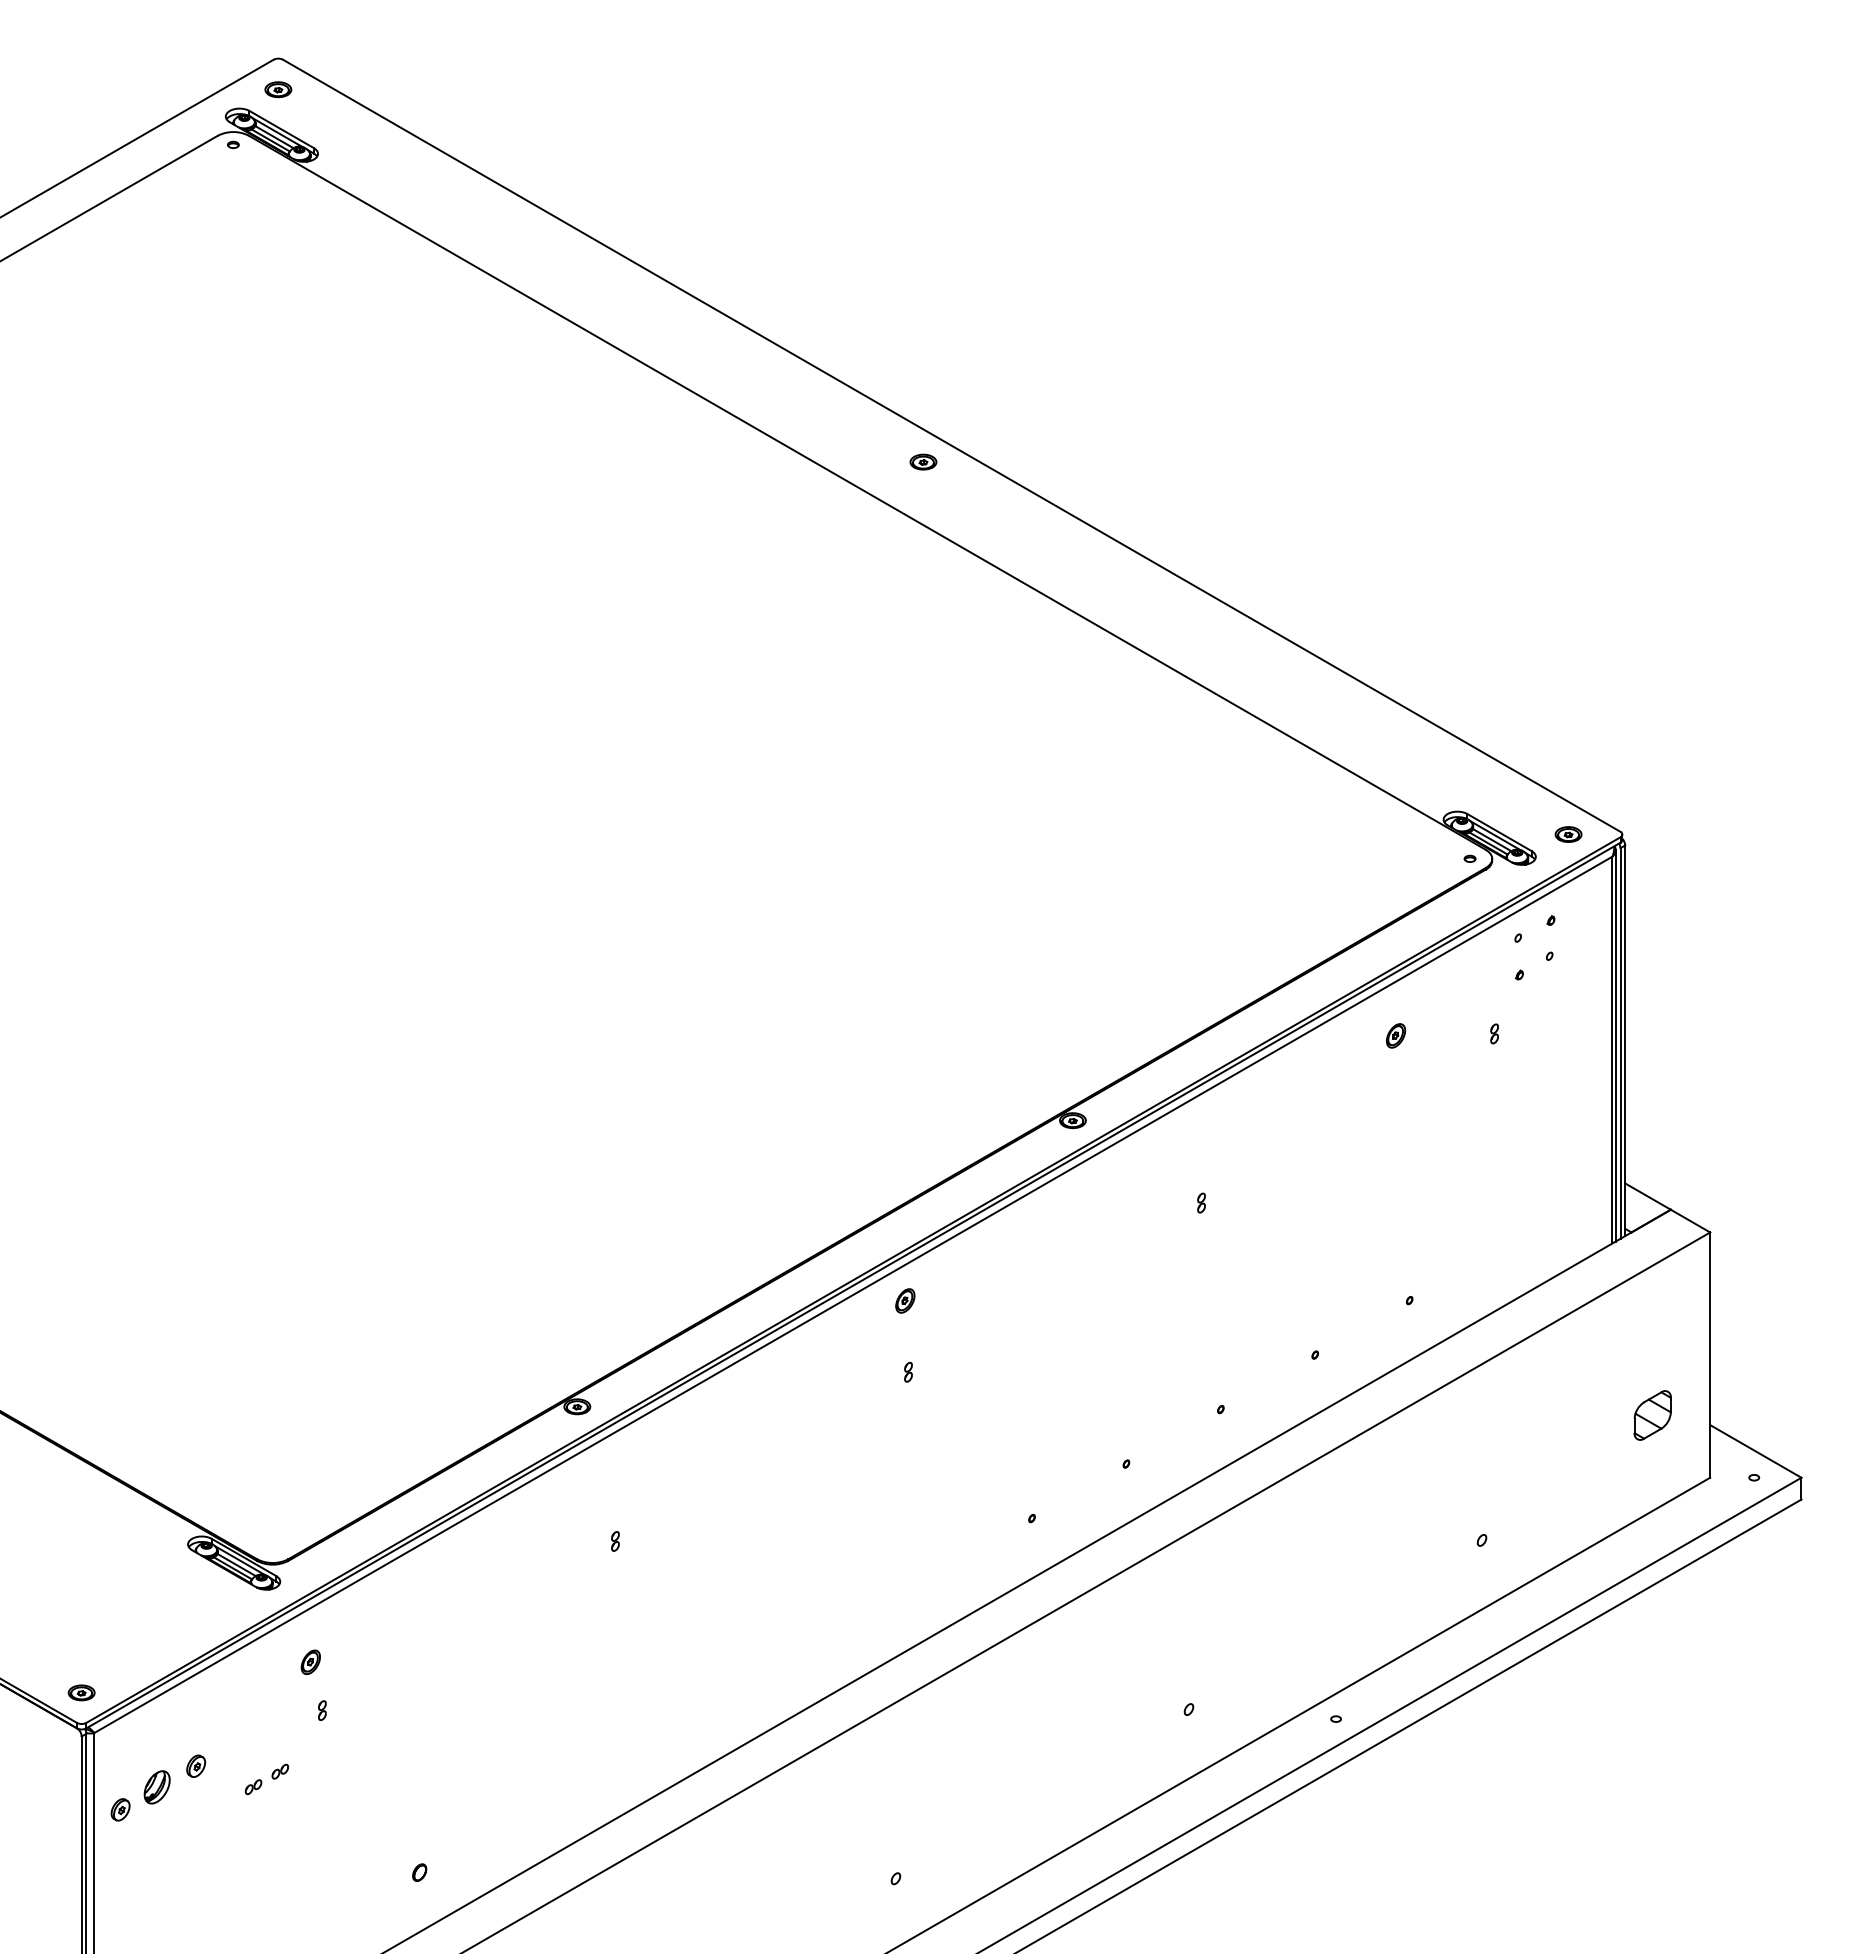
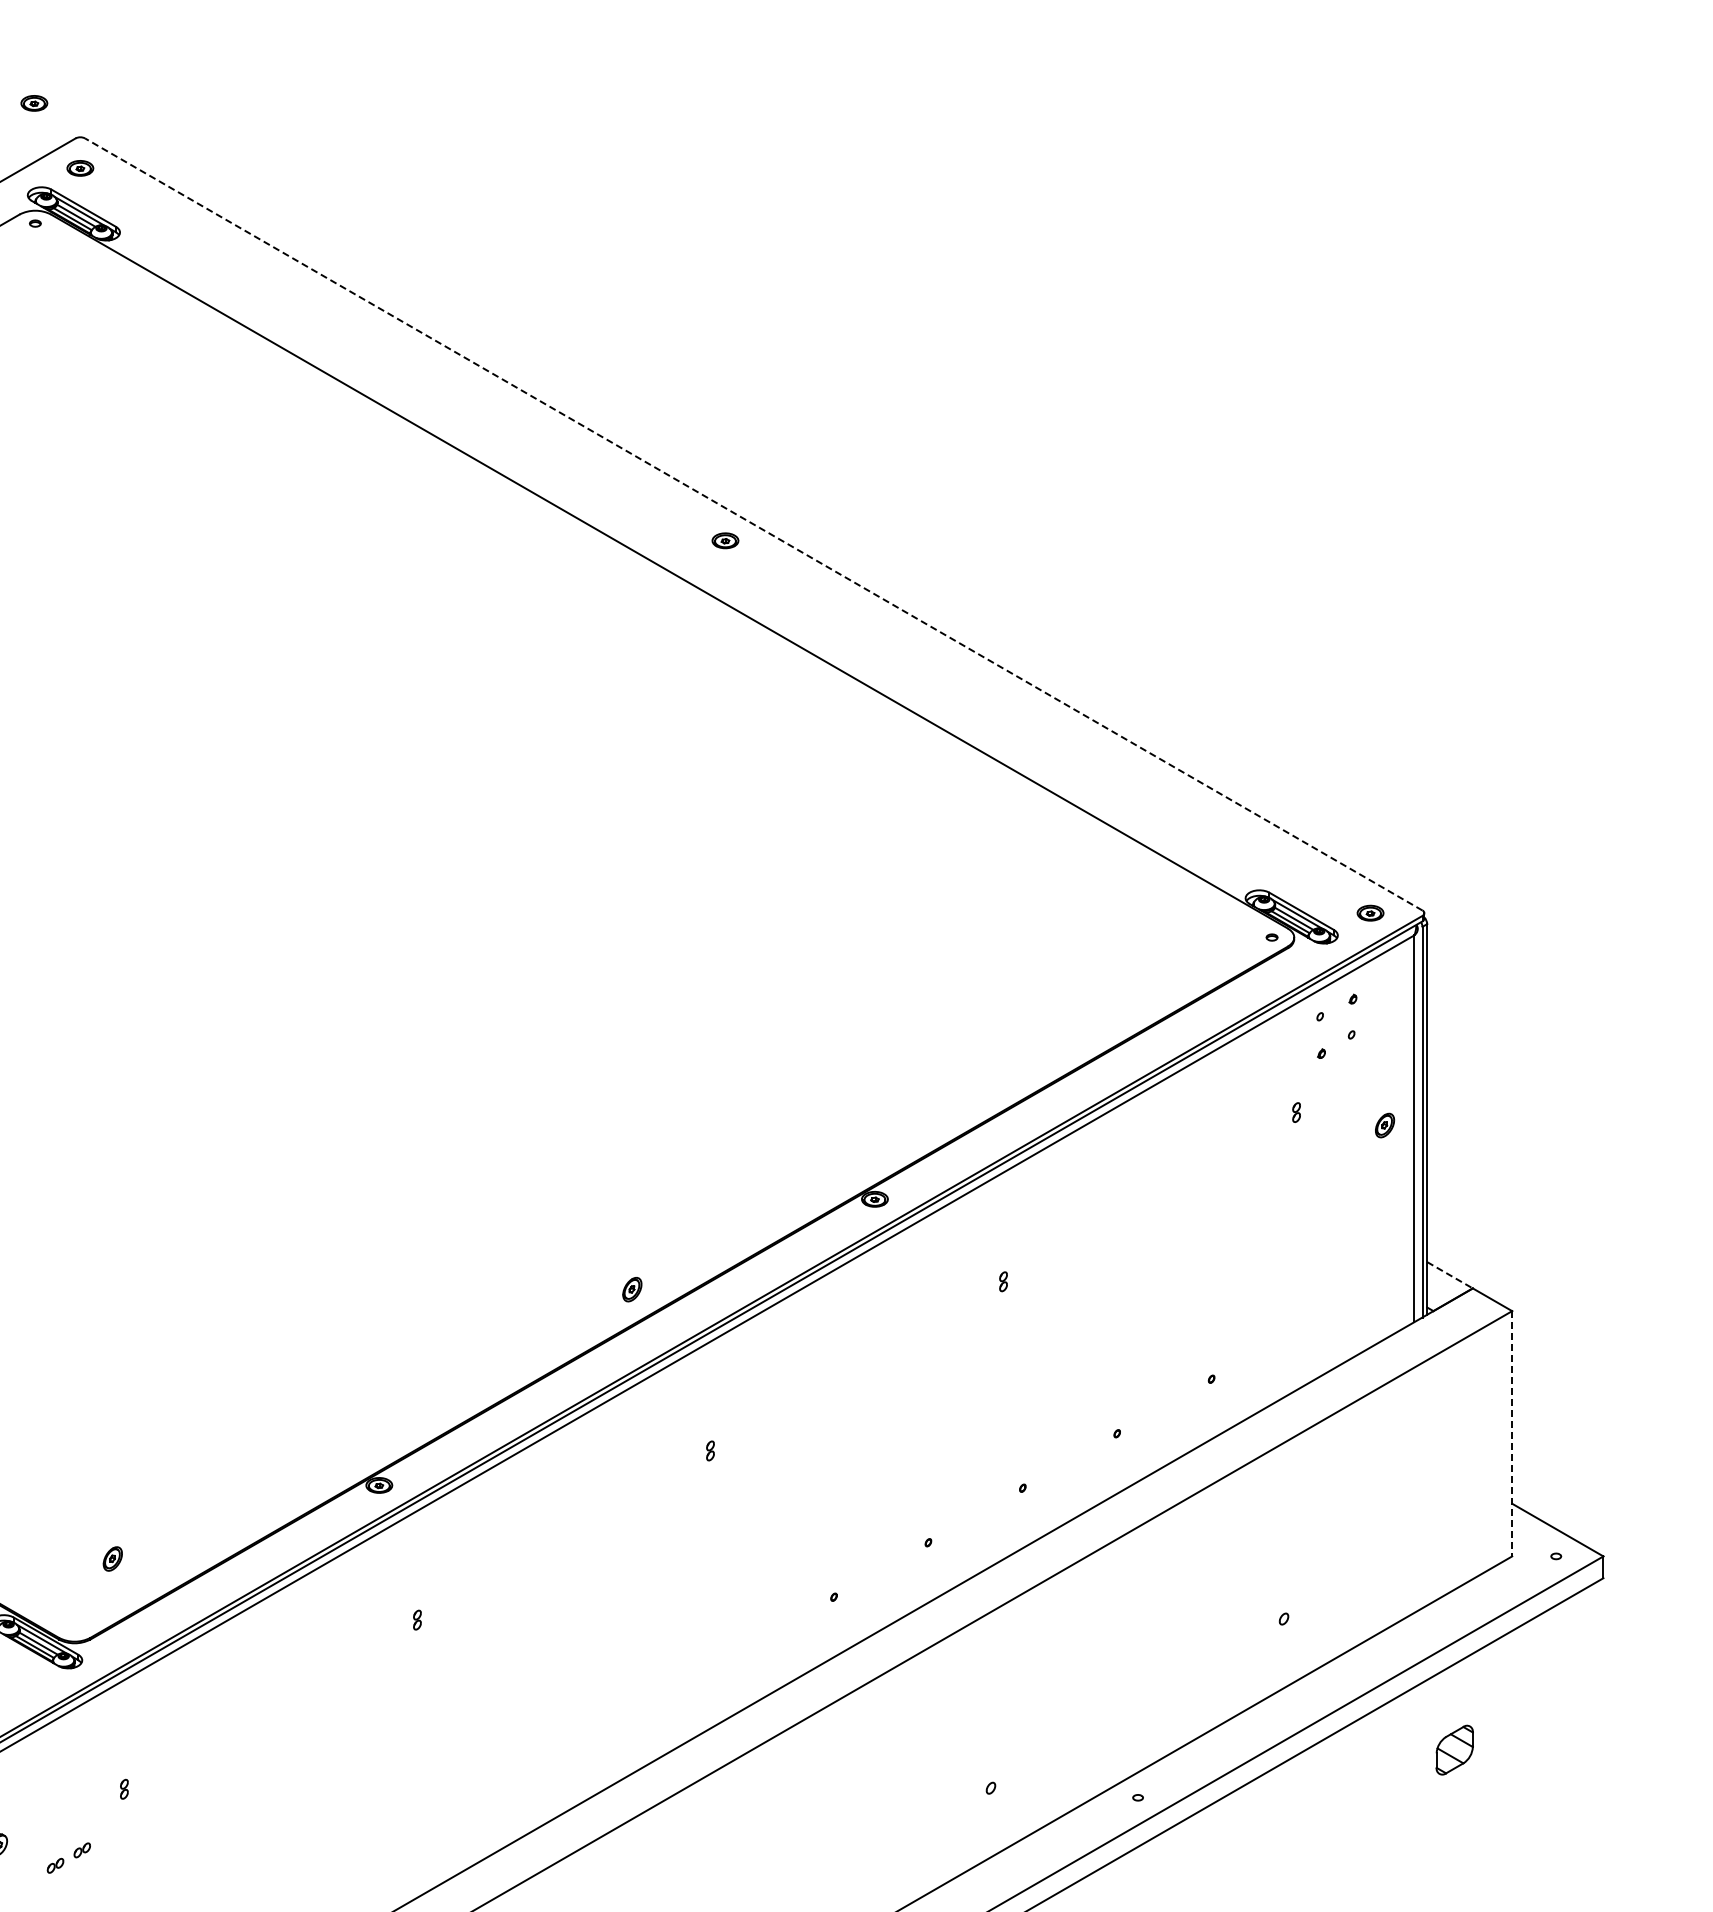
part: (232, 24) -> (34, 103), added
line: (951, 445) -> (753, 524), solid -> dashed
part: (1396, 1035) -> (1385, 1125), moved
line: (1615, 1045) -> (1417, 1124), removed
line: (1648, 1196) -> (1450, 1275), solid -> dashed
part: (905, 1300) -> (632, 1289), moved
line: (1710, 1355) -> (1512, 1434), solid -> dashed
part: (1652, 1415) -> (1454, 1750), moved
part: (310, 1662) -> (112, 1559), moved

